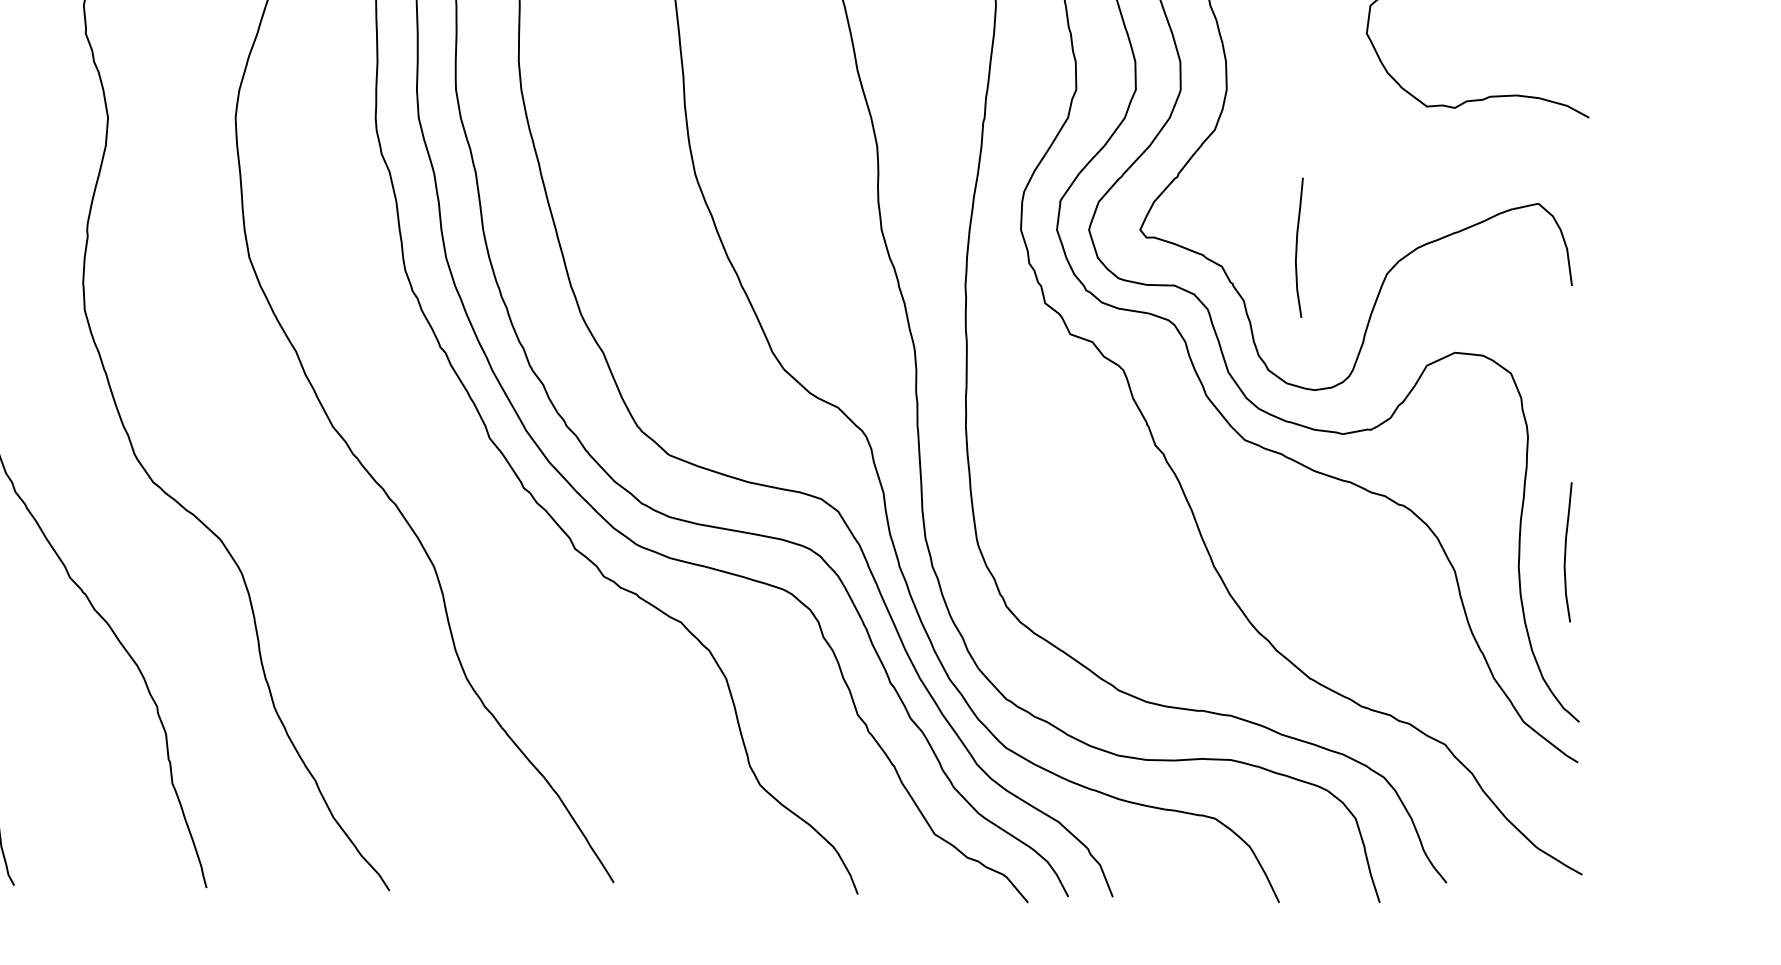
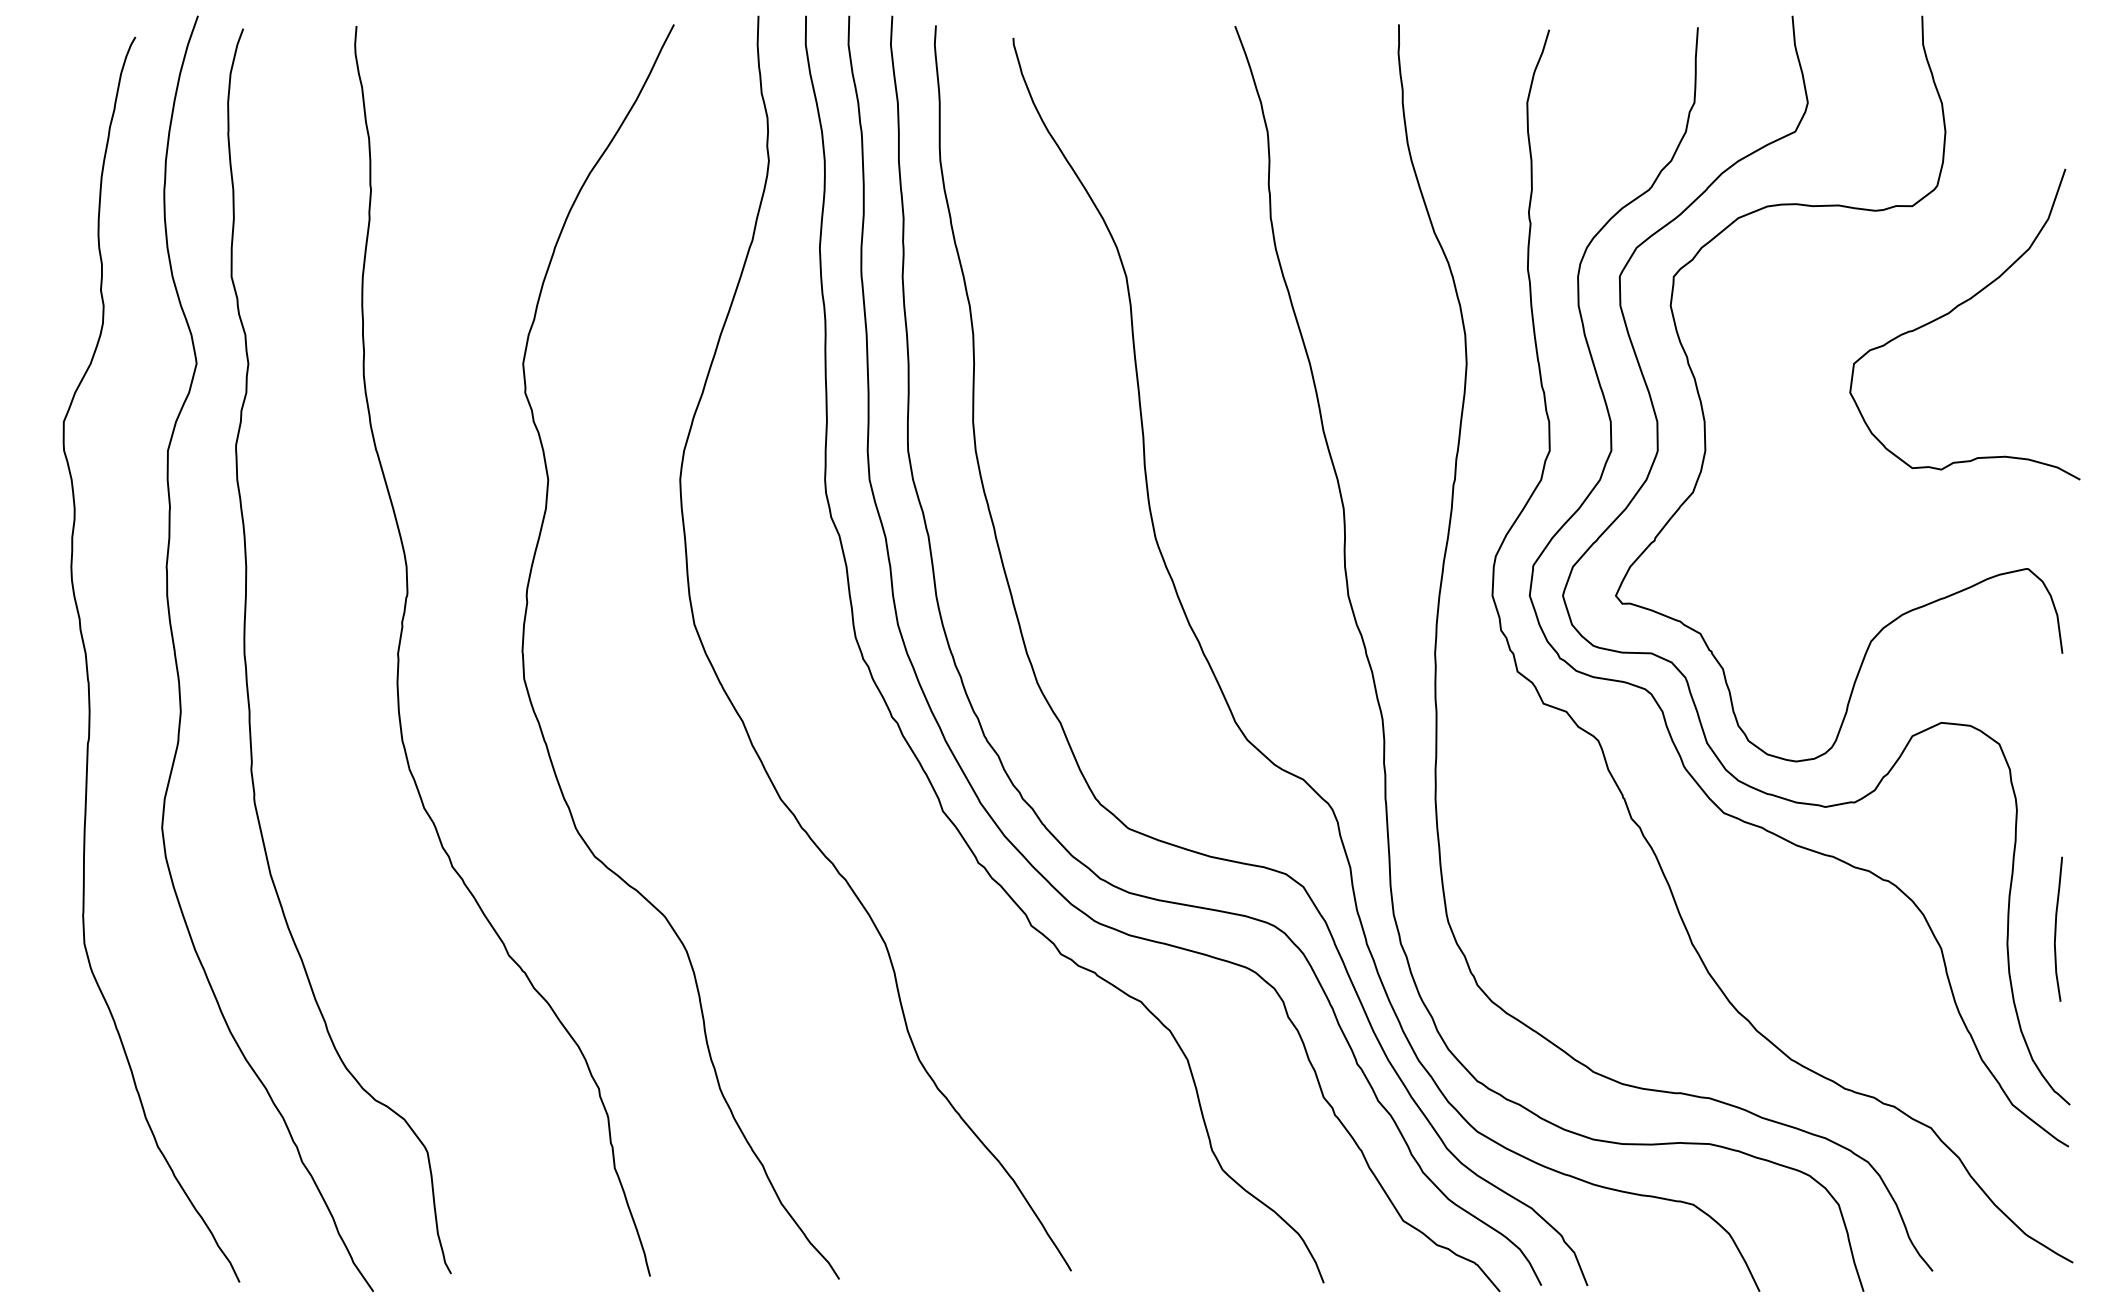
curve: (1297, 247) -> (1778, 613), removed

